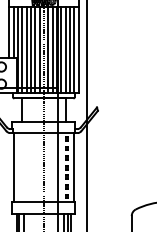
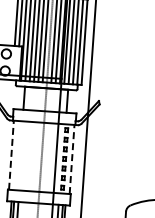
line: (13, 167) -> (11, 155), solid -> dashed
line: (74, 167) -> (72, 159), solid -> dashed

